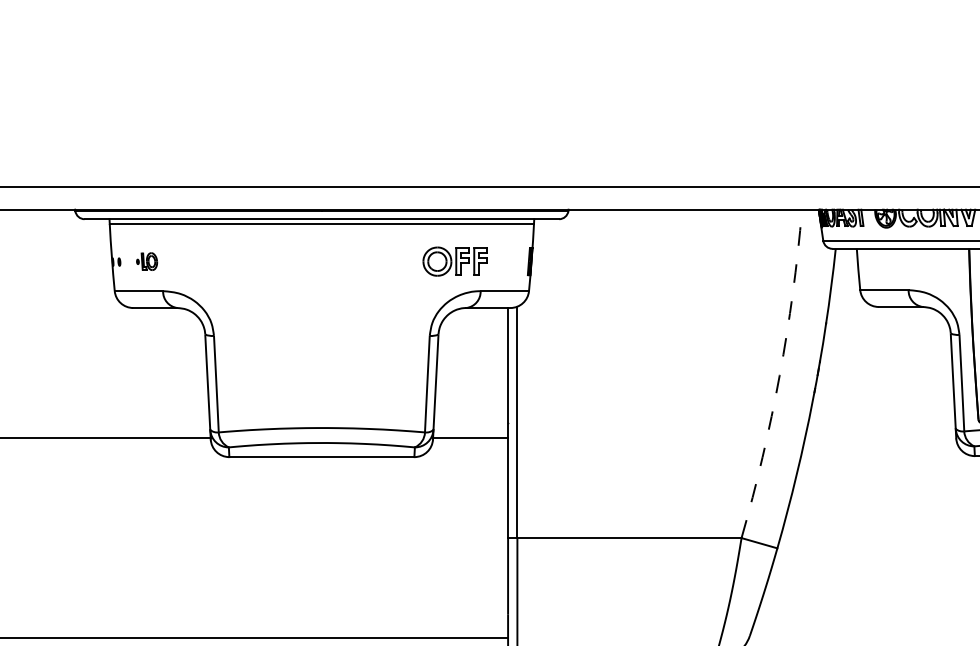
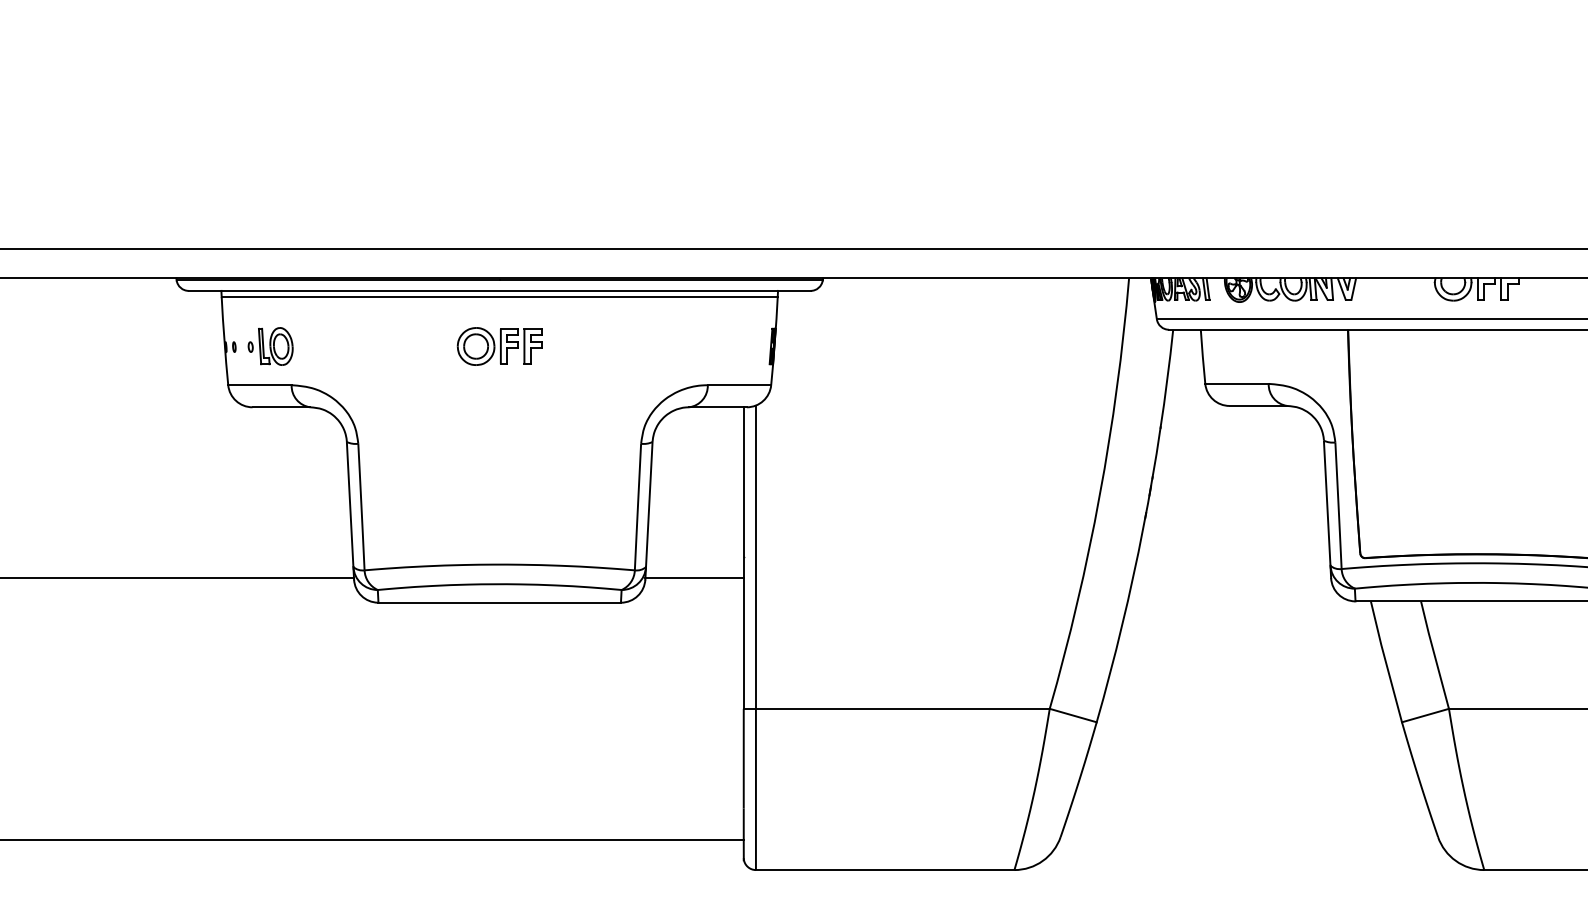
part: (146, 261) -> (270, 346), size x1.67
part: (455, 261) -> (499, 346), moved
arc: (779, 375) -> (1099, 495), dashed -> solid

